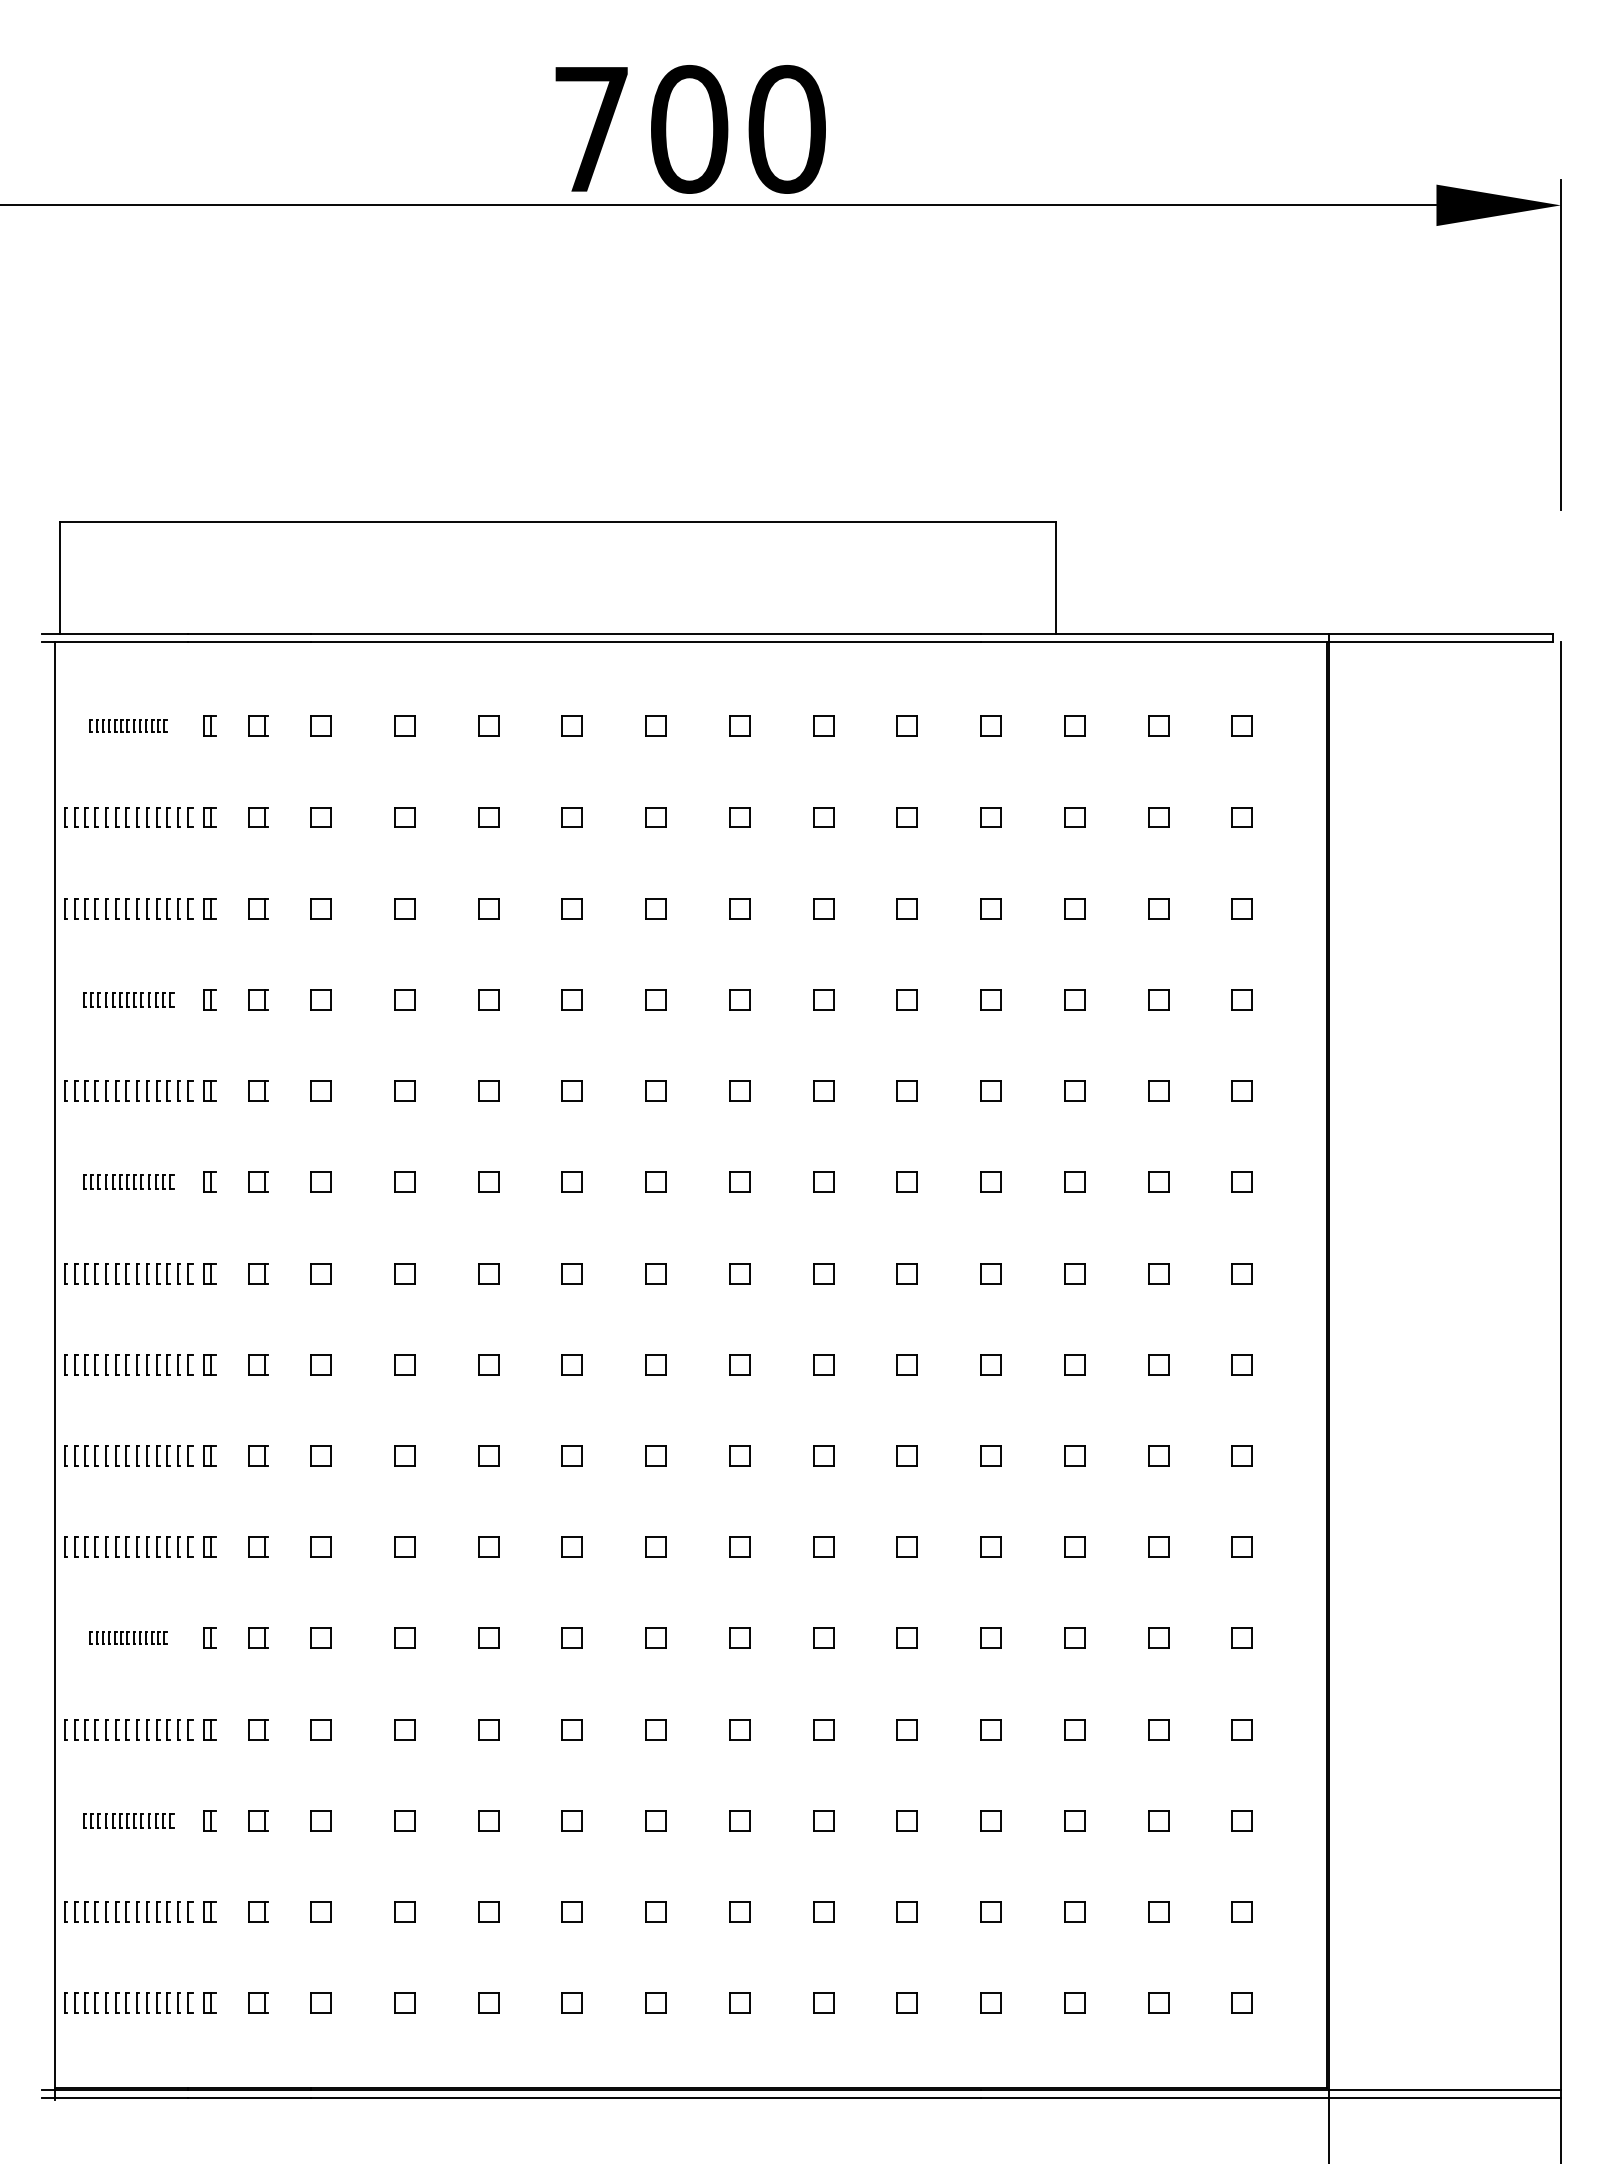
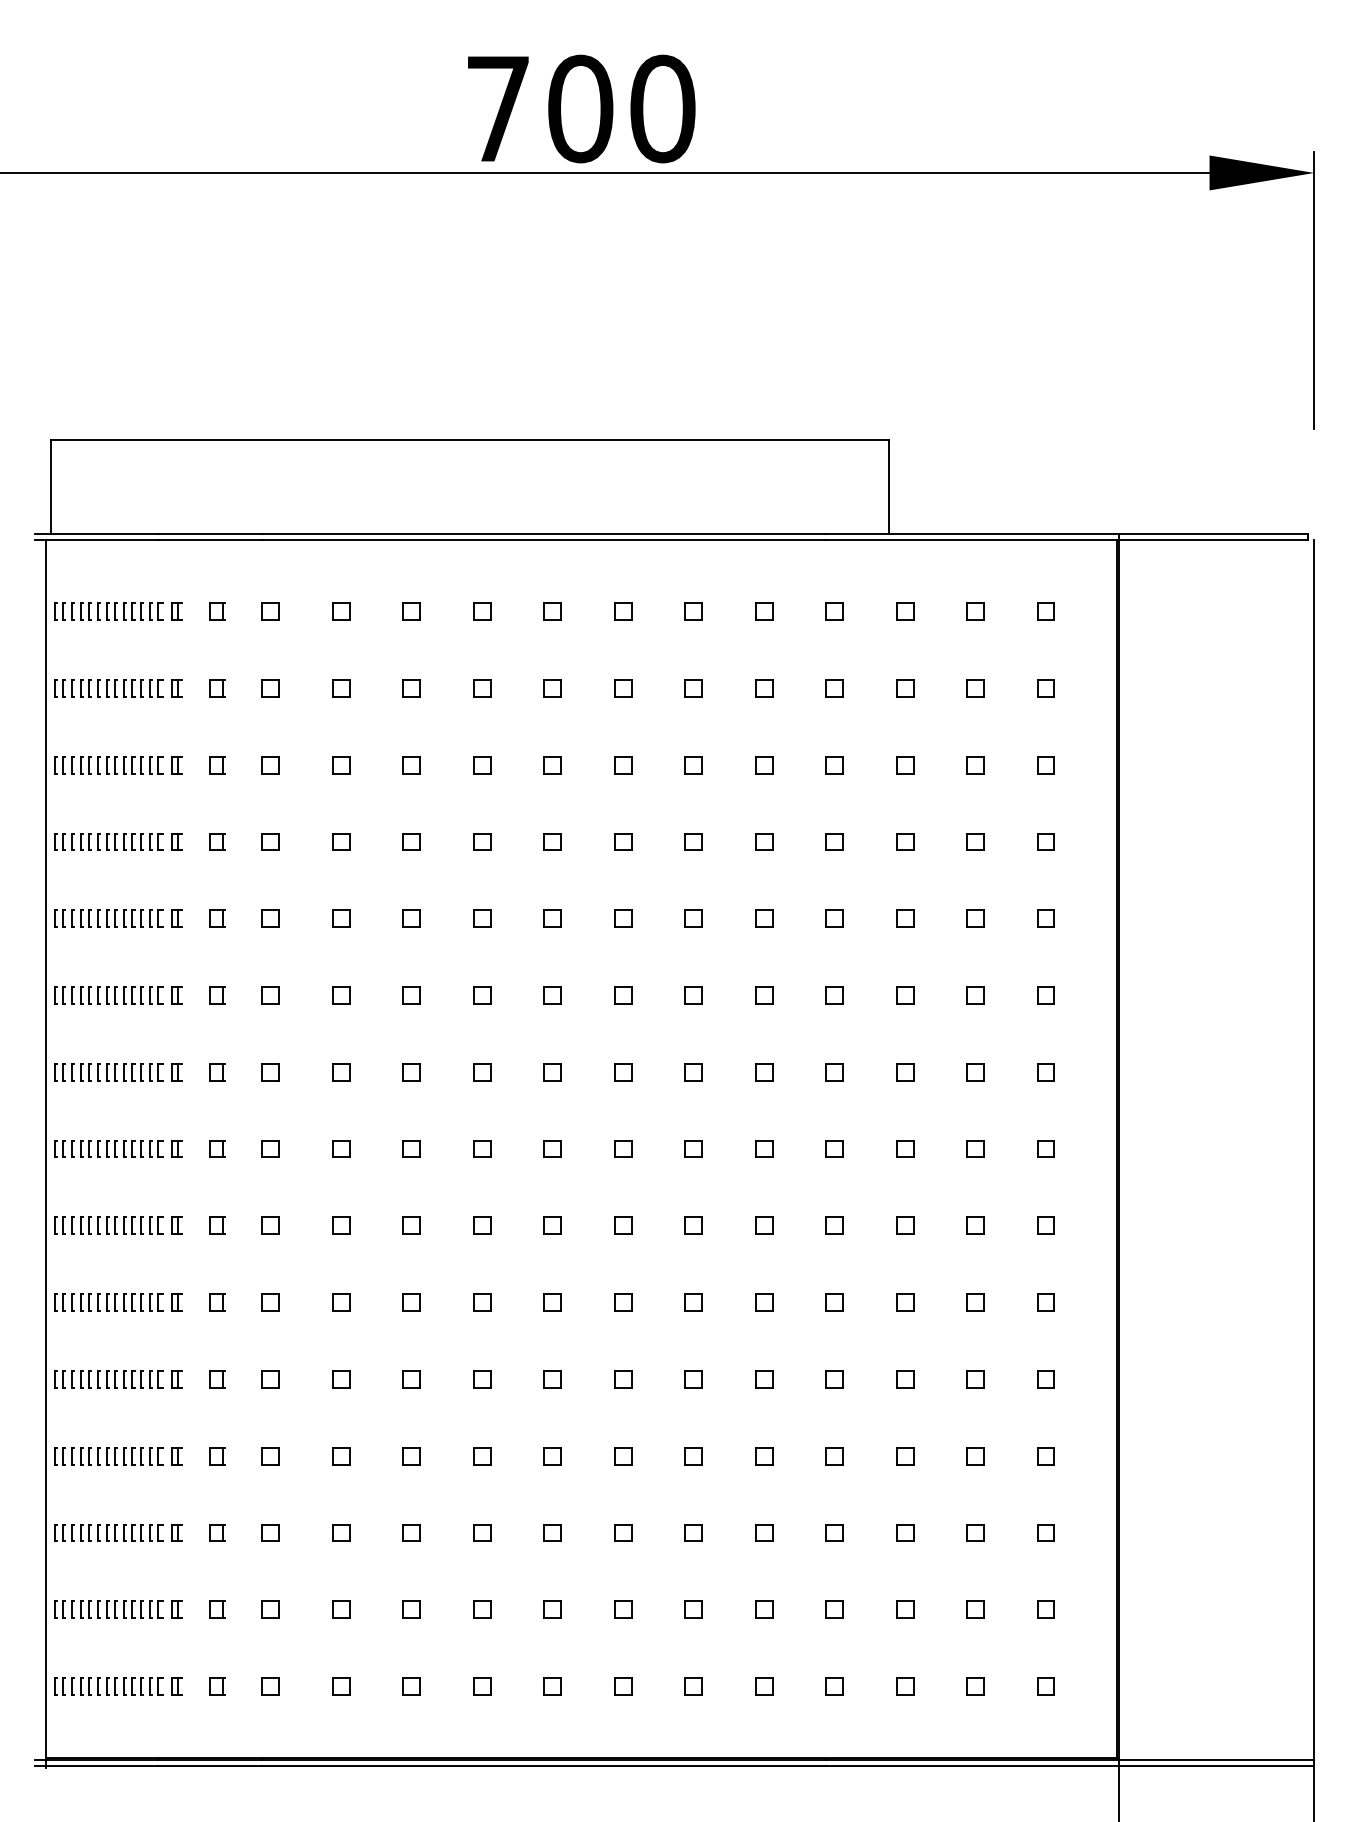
part: (128, 725) -> (108, 610), size x1.67
part: (128, 999) -> (108, 841), size x1.43
part: (128, 1181) -> (108, 994), size x1.43
part: (128, 1637) -> (108, 1378), size x1.67
part: (128, 1820) -> (108, 1532), size x1.43

